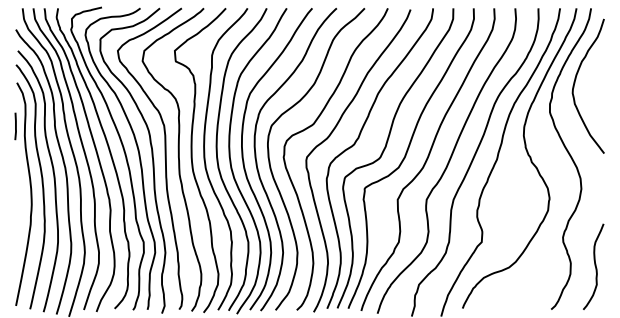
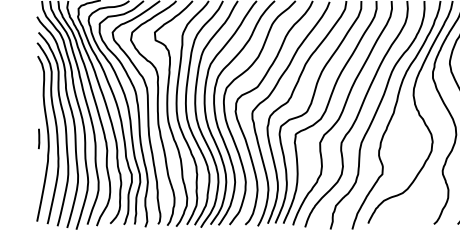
line: (15, 126) -> (38, 139), moved

